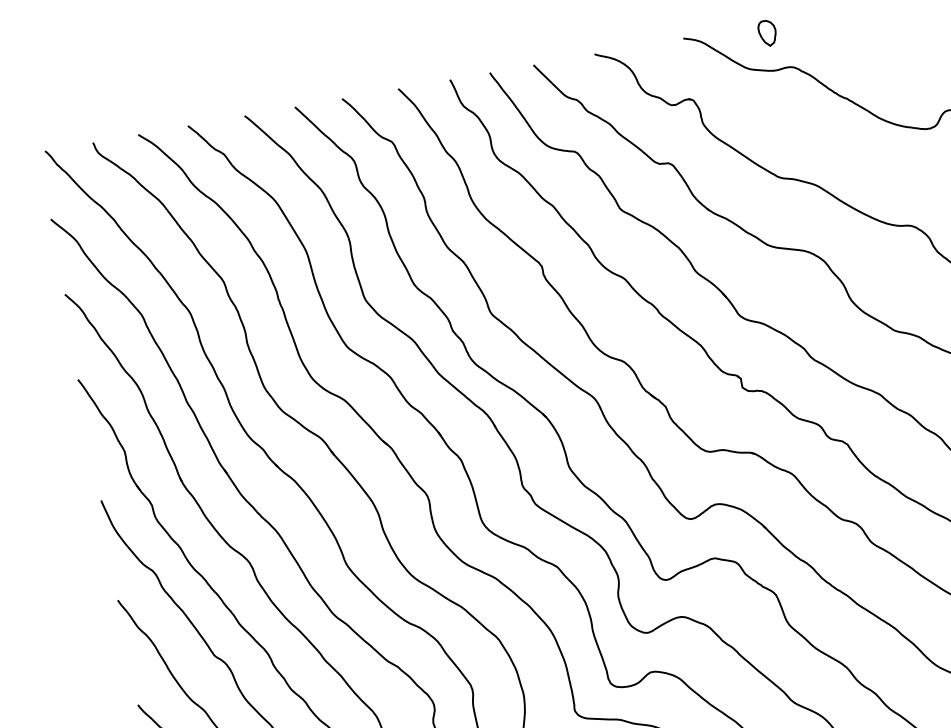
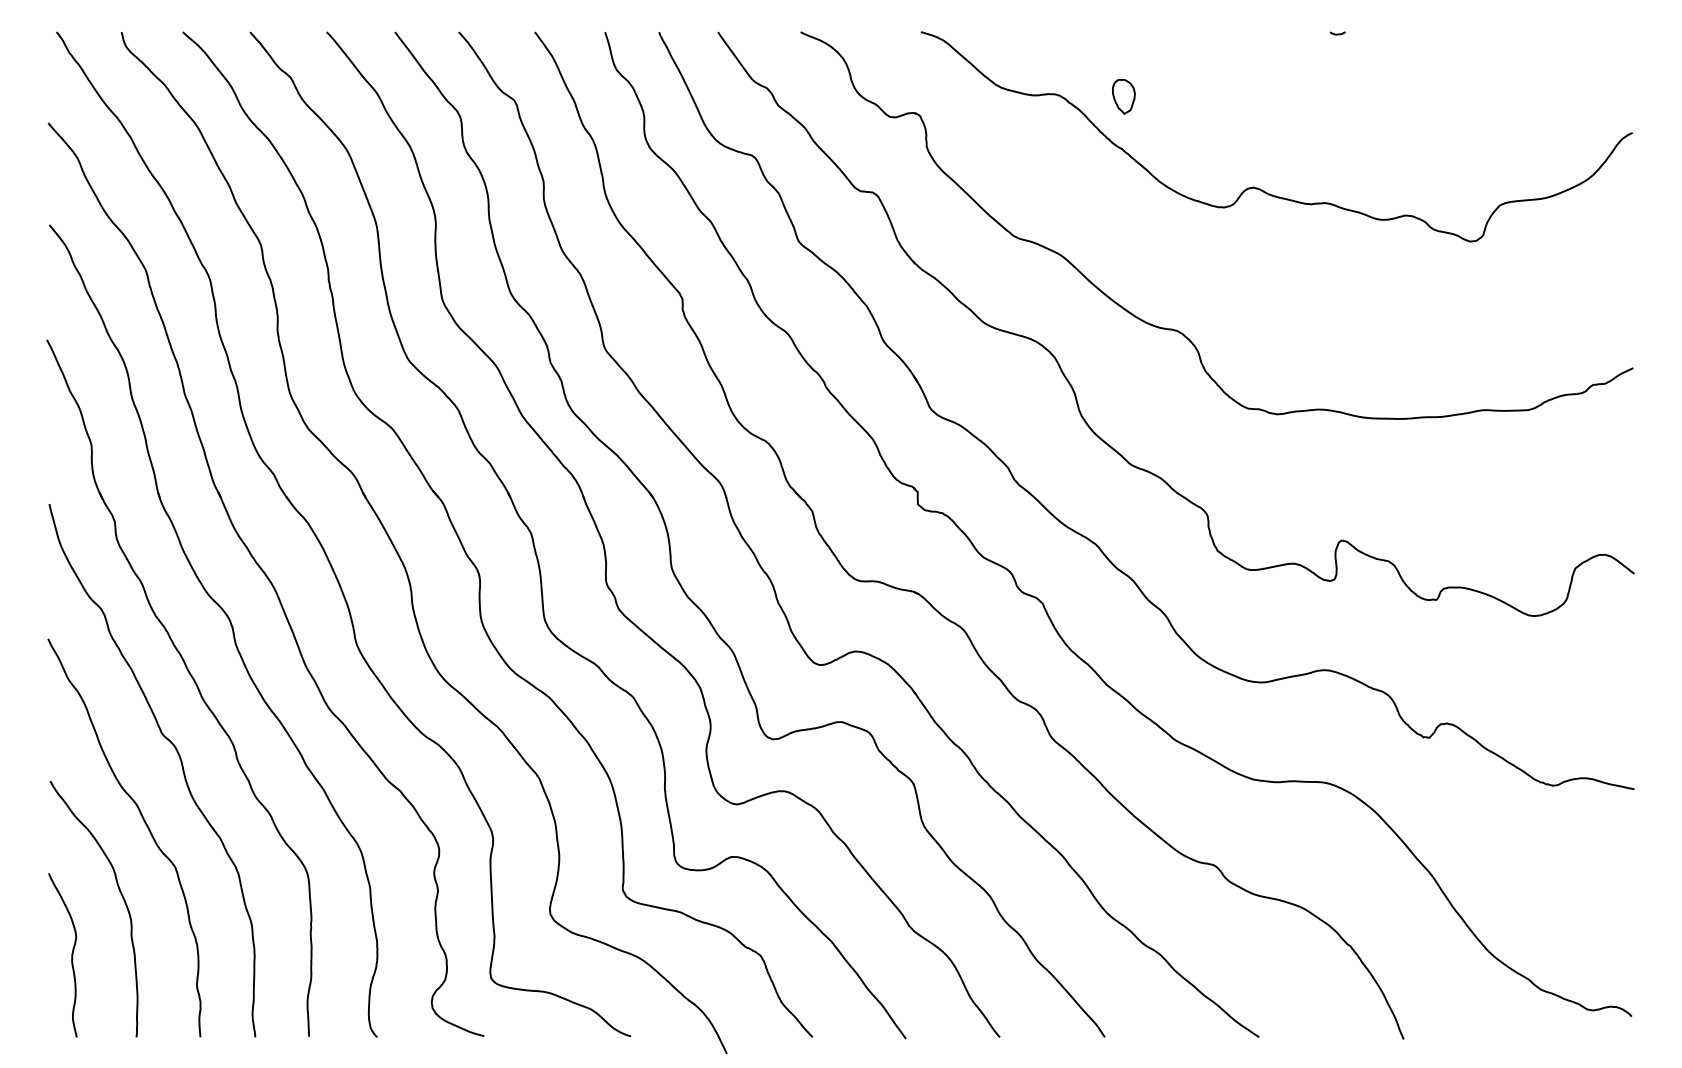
part: (767, 33) -> (1123, 96), moved

